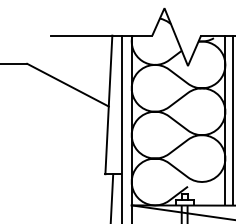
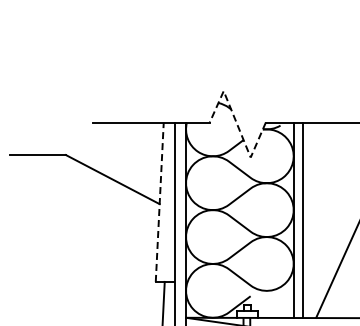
line: (176, 38) -> (237, 126), solid -> dashed
line: (108, 105) -> (159, 202), solid -> dashed

